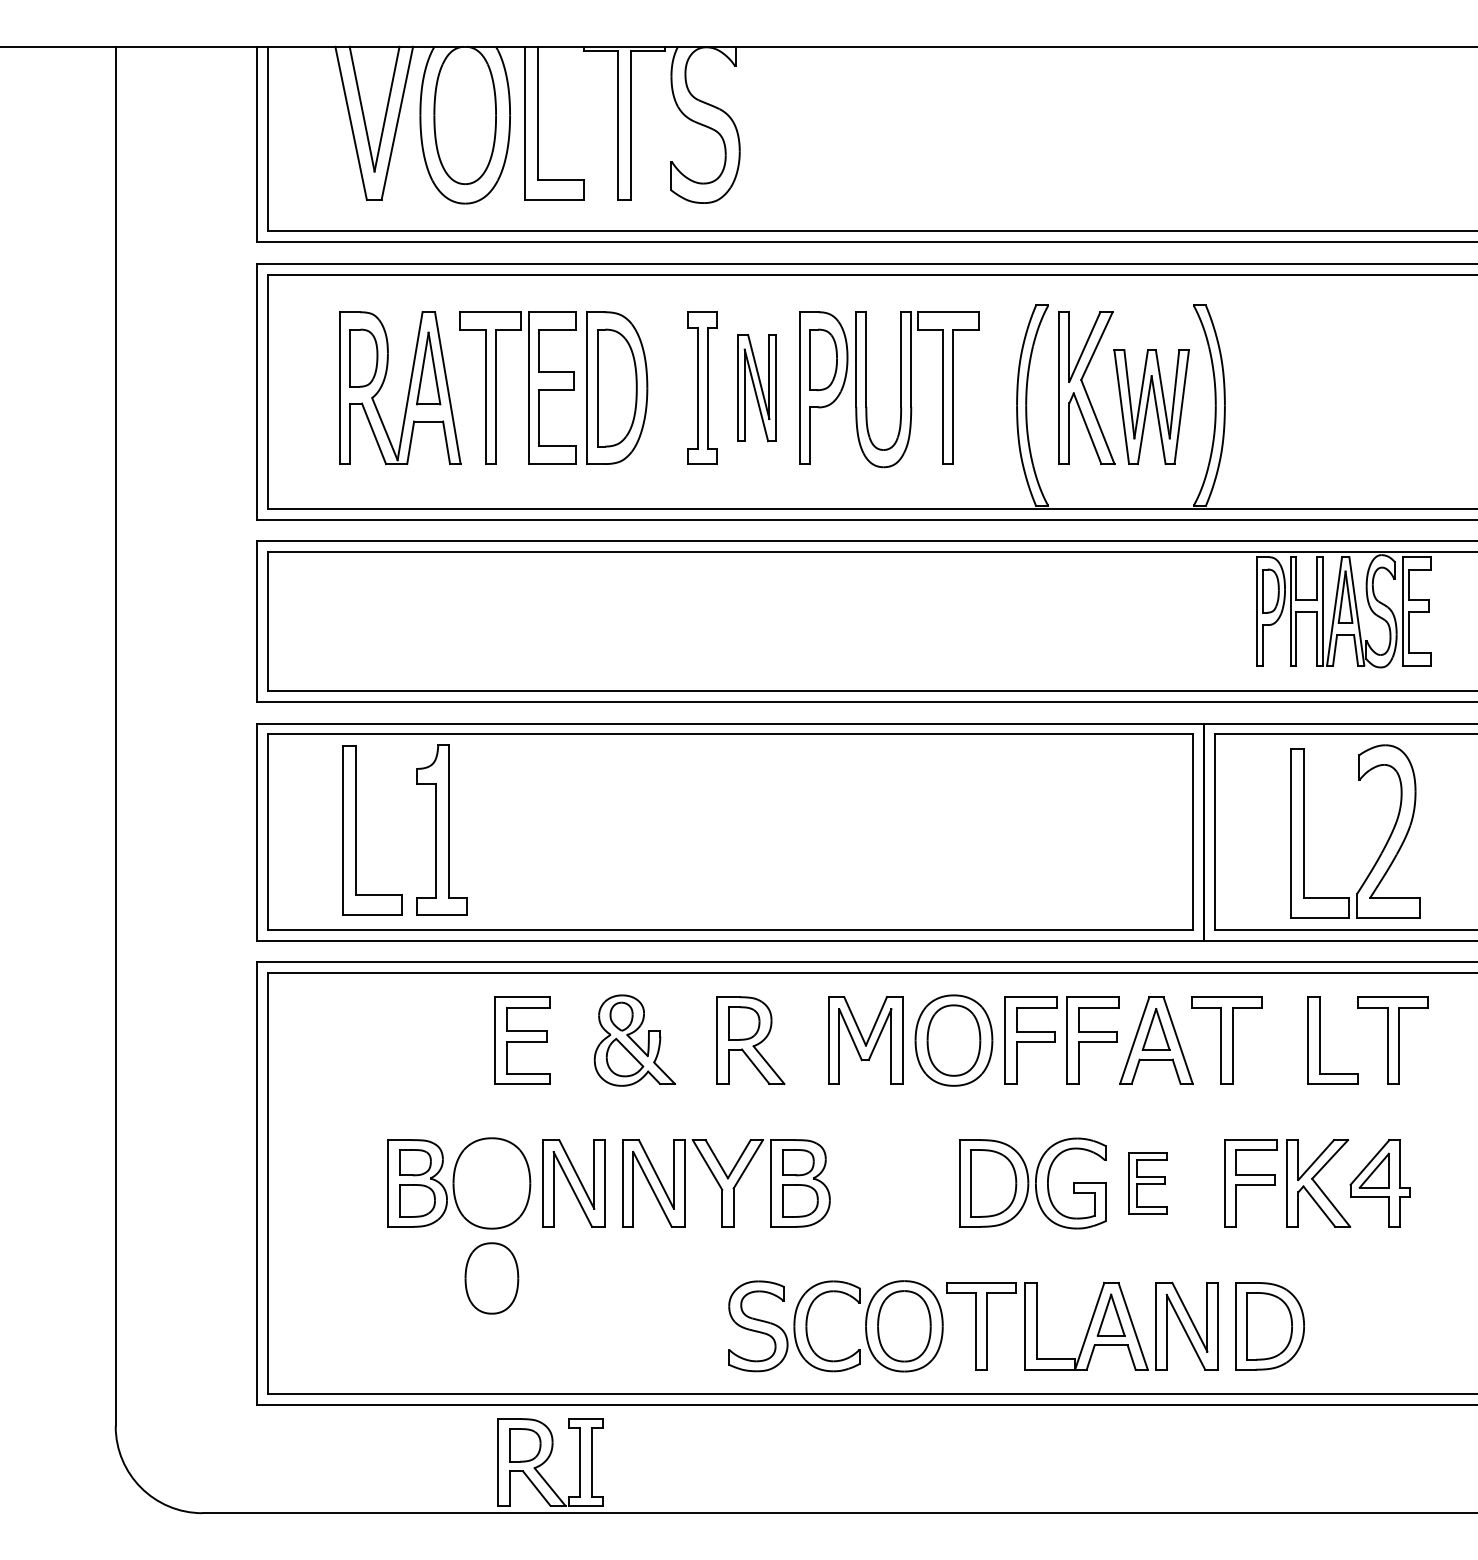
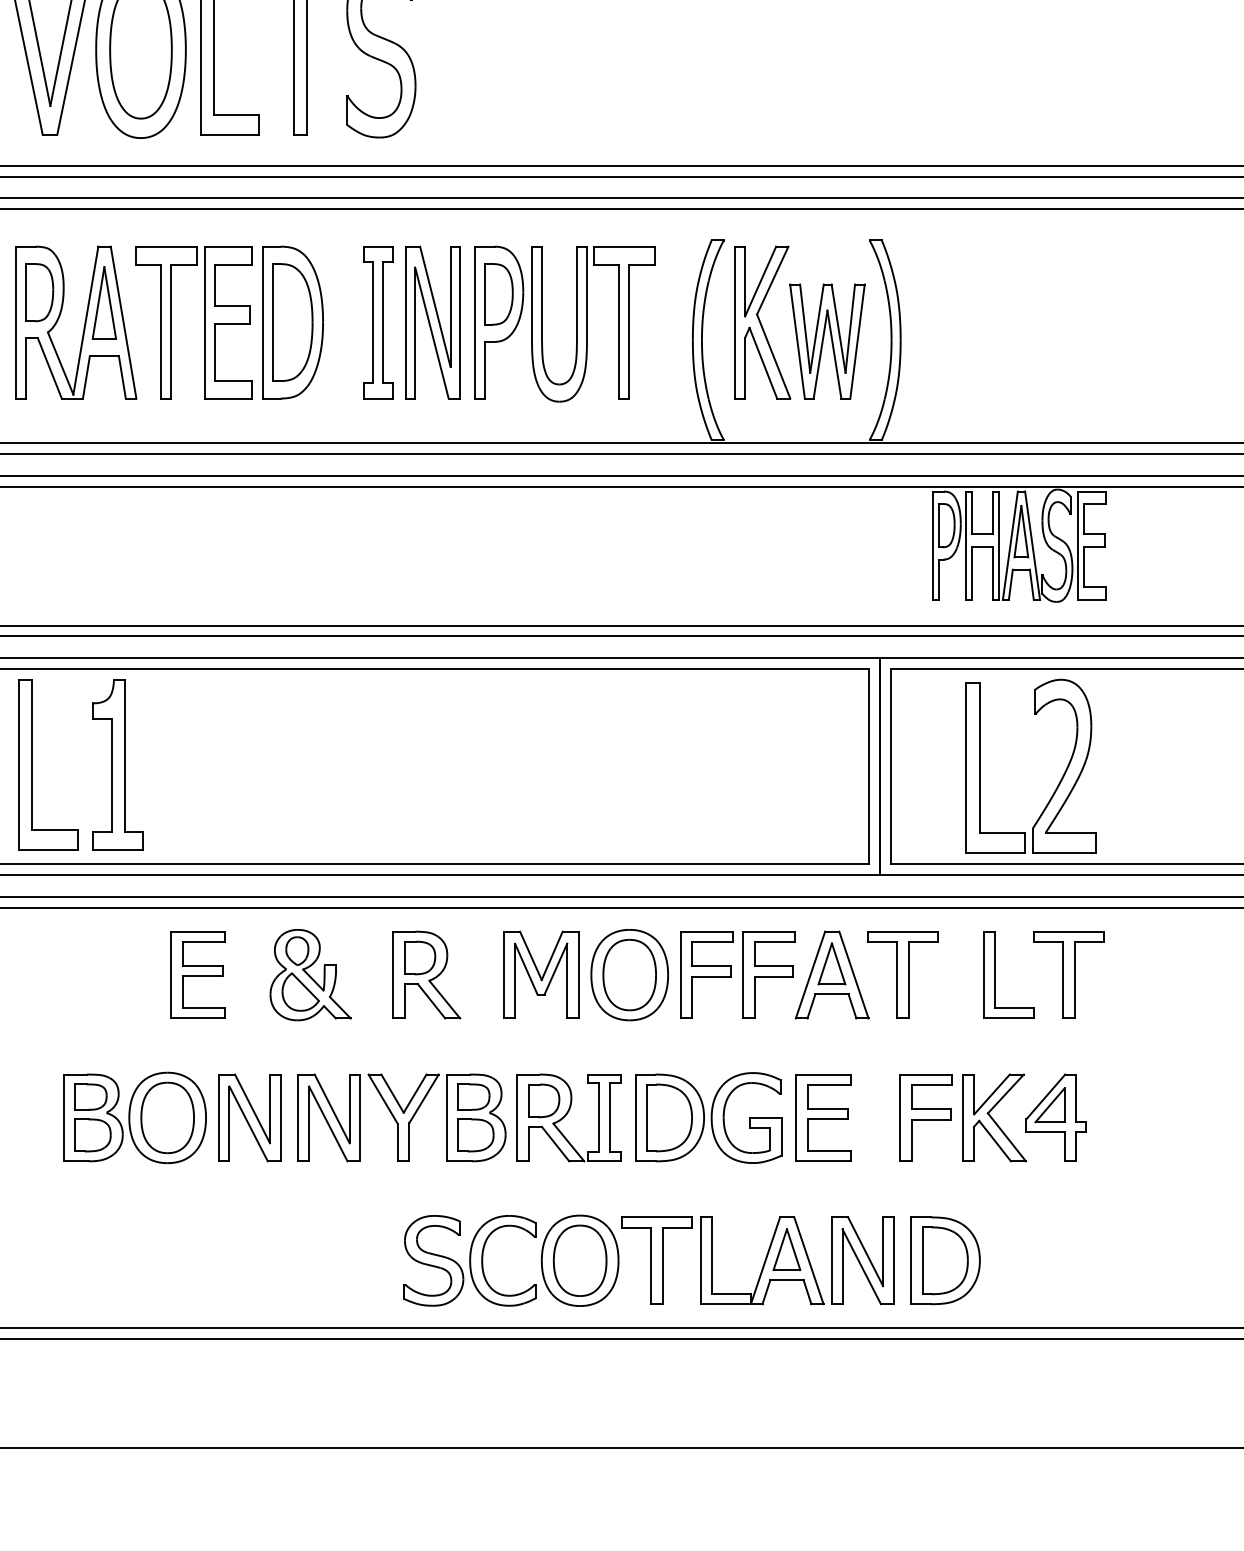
part: (756, 387) -> (432, 321), size x1.43
part: (1147, 1183) -> (823, 1117), size x1.43
part: (491, 1278) -> (167, 1117), moved
part: (550, 1462) -> (569, 1117), moved

